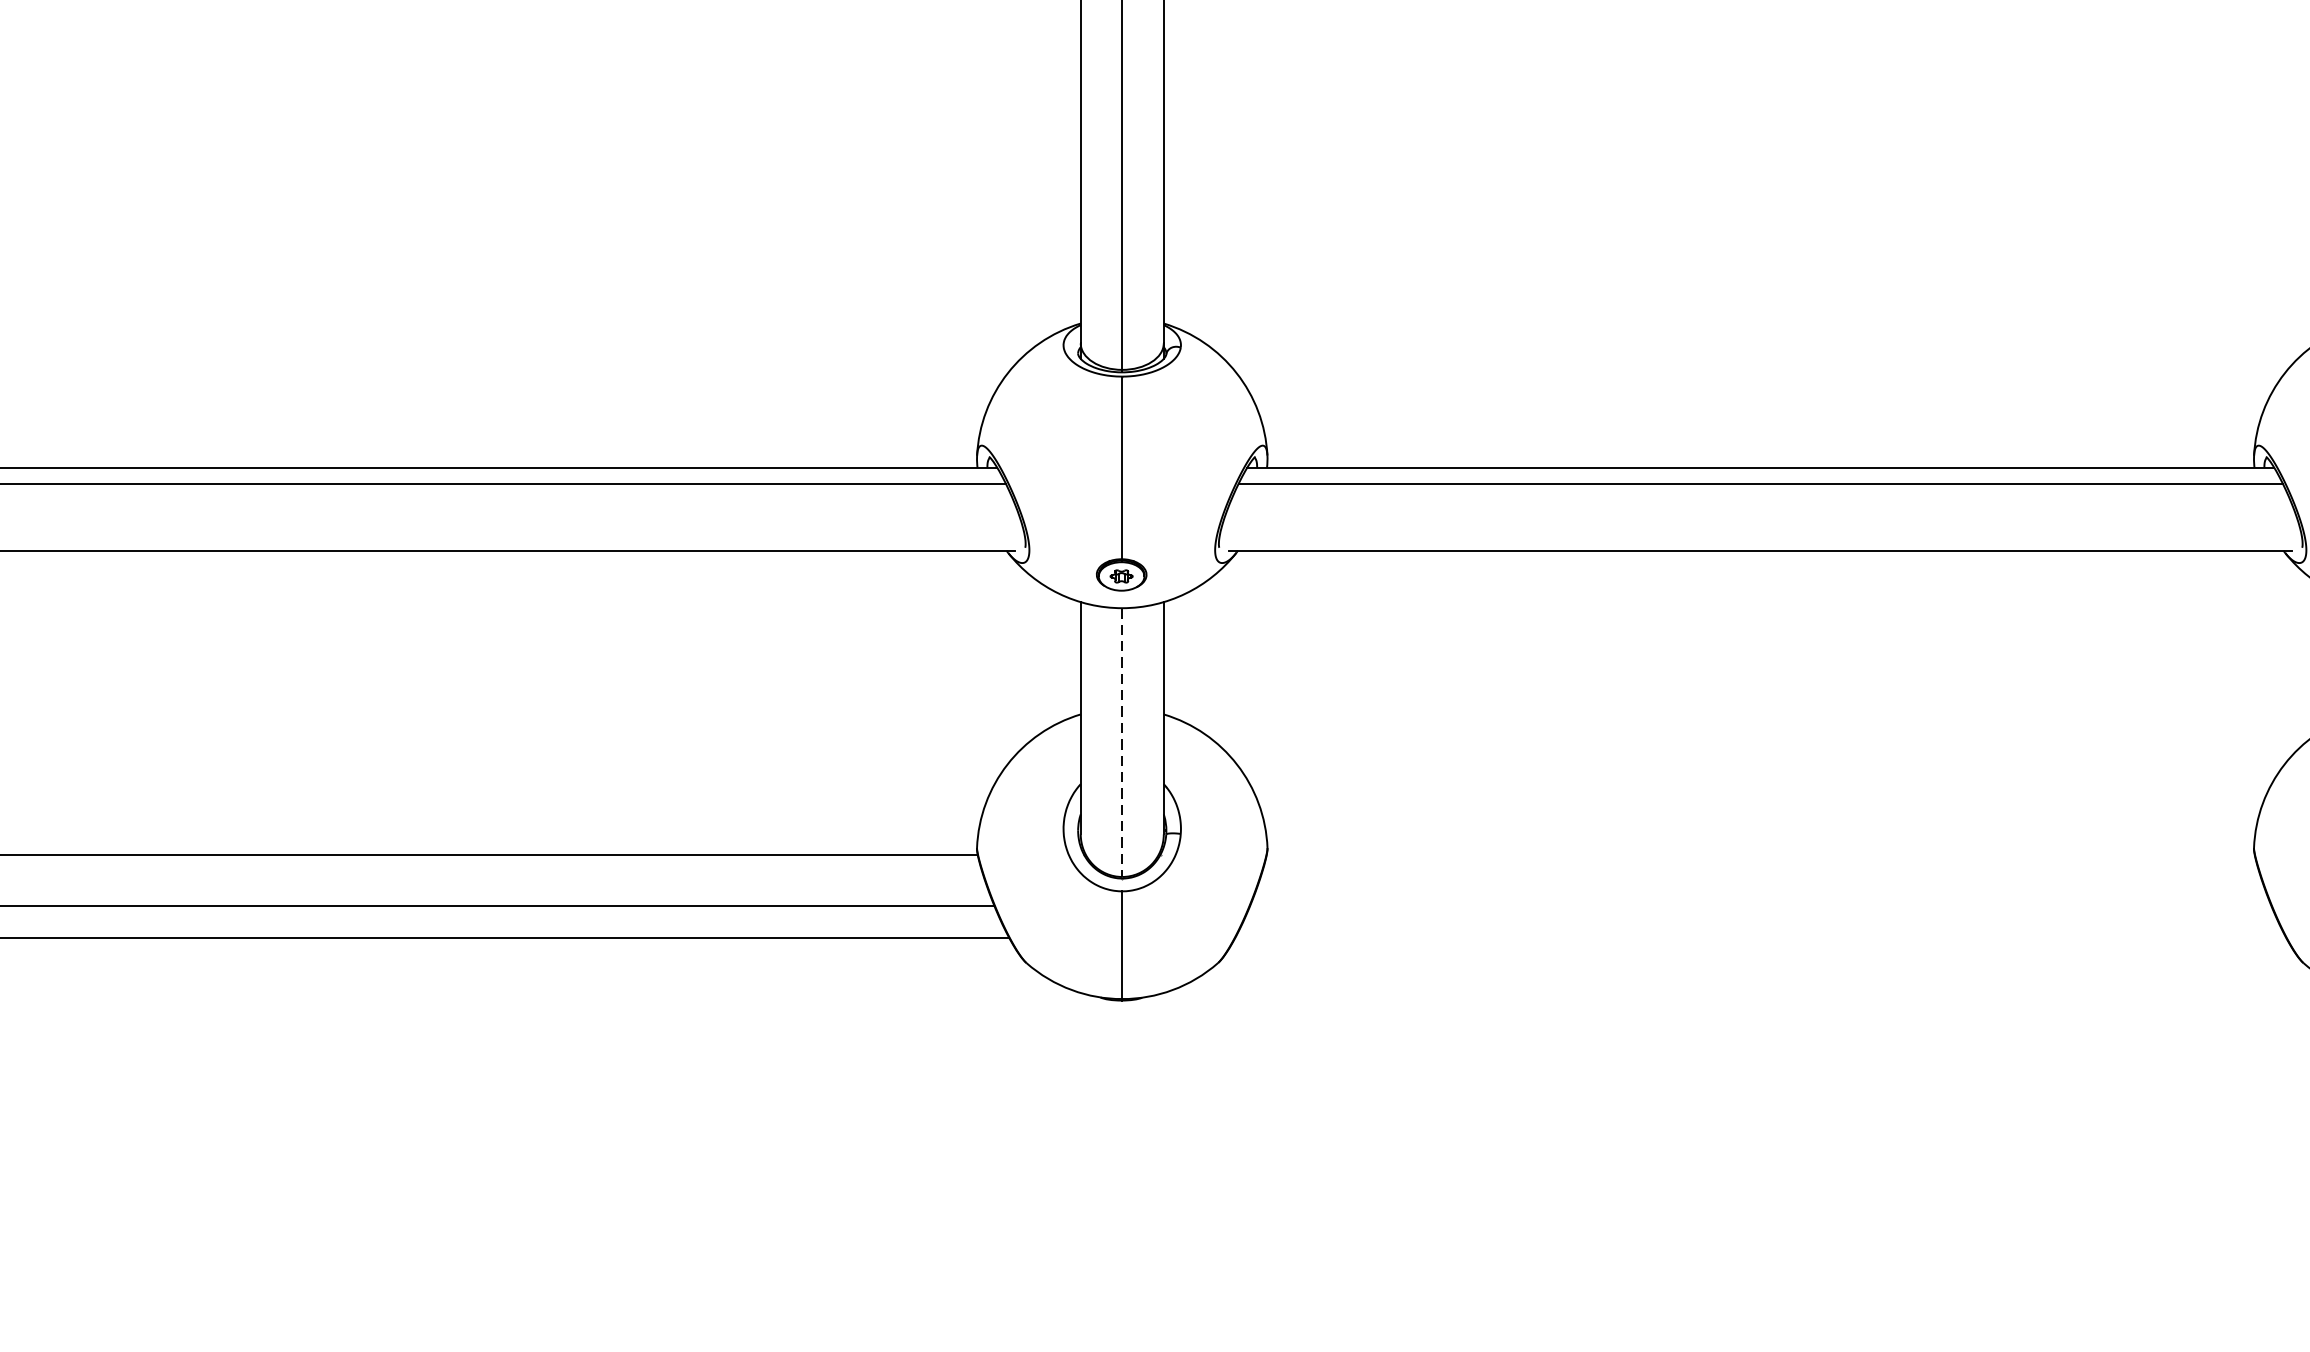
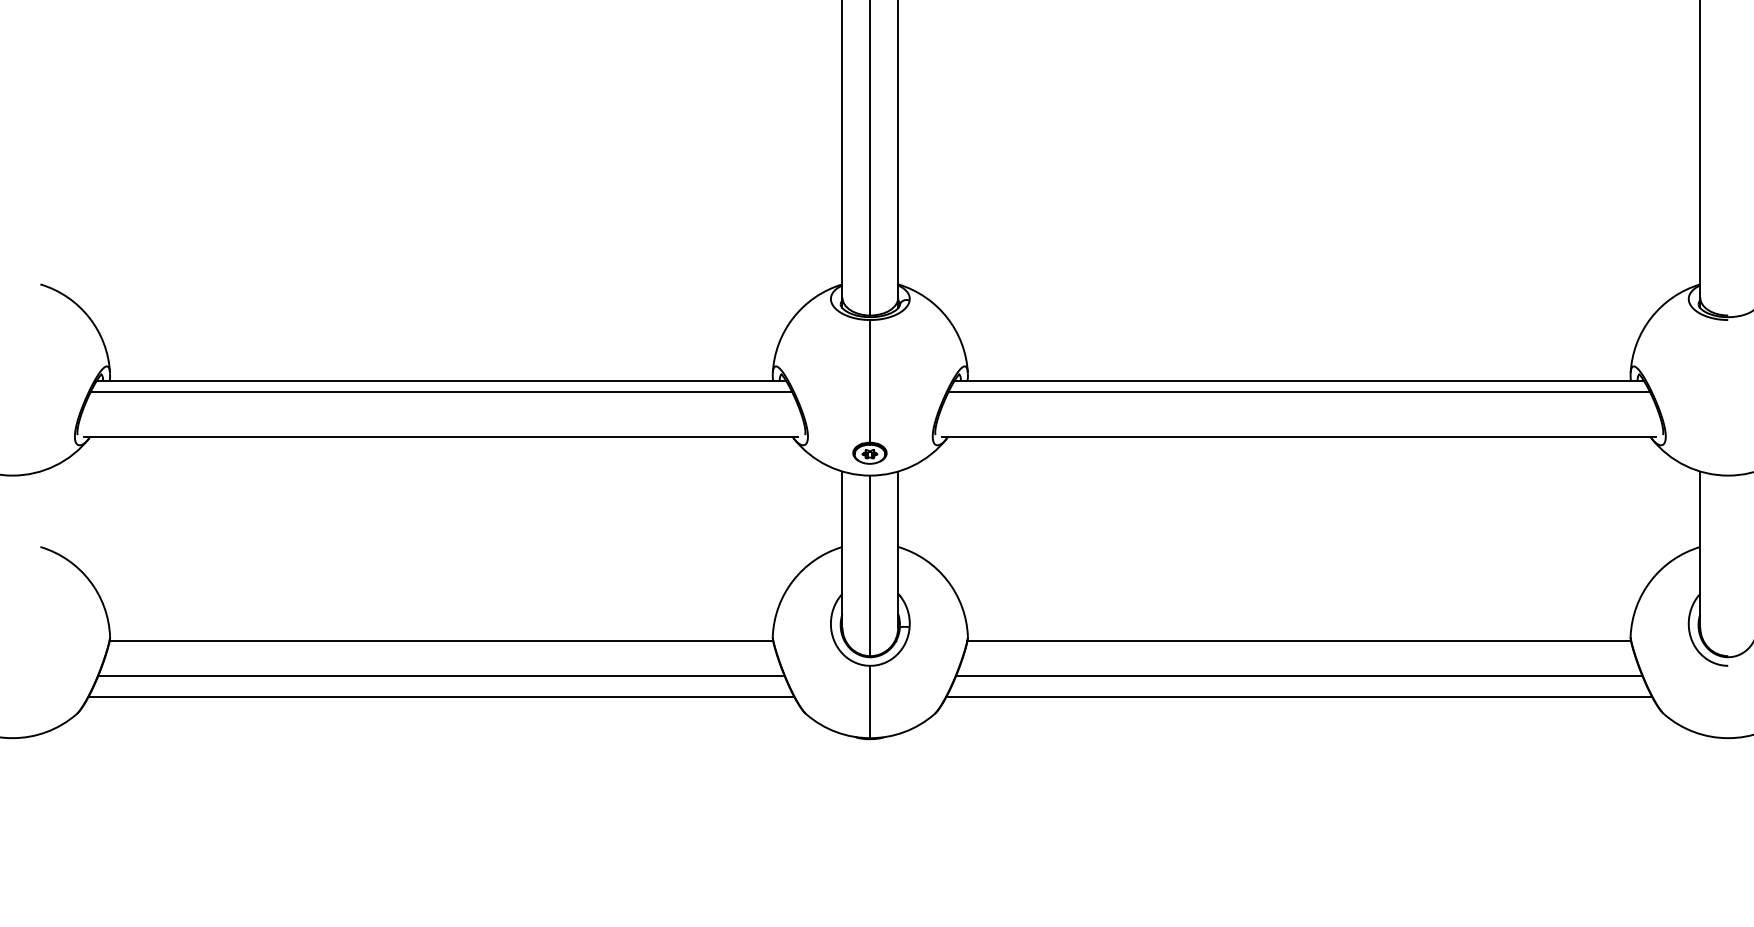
line: (1122, 743) -> (870, 566), dashed -> solid
line: (1761, 855) -> (1299, 641), added
line: (1761, 905) -> (1299, 675), added
line: (1761, 937) -> (1299, 696), added

